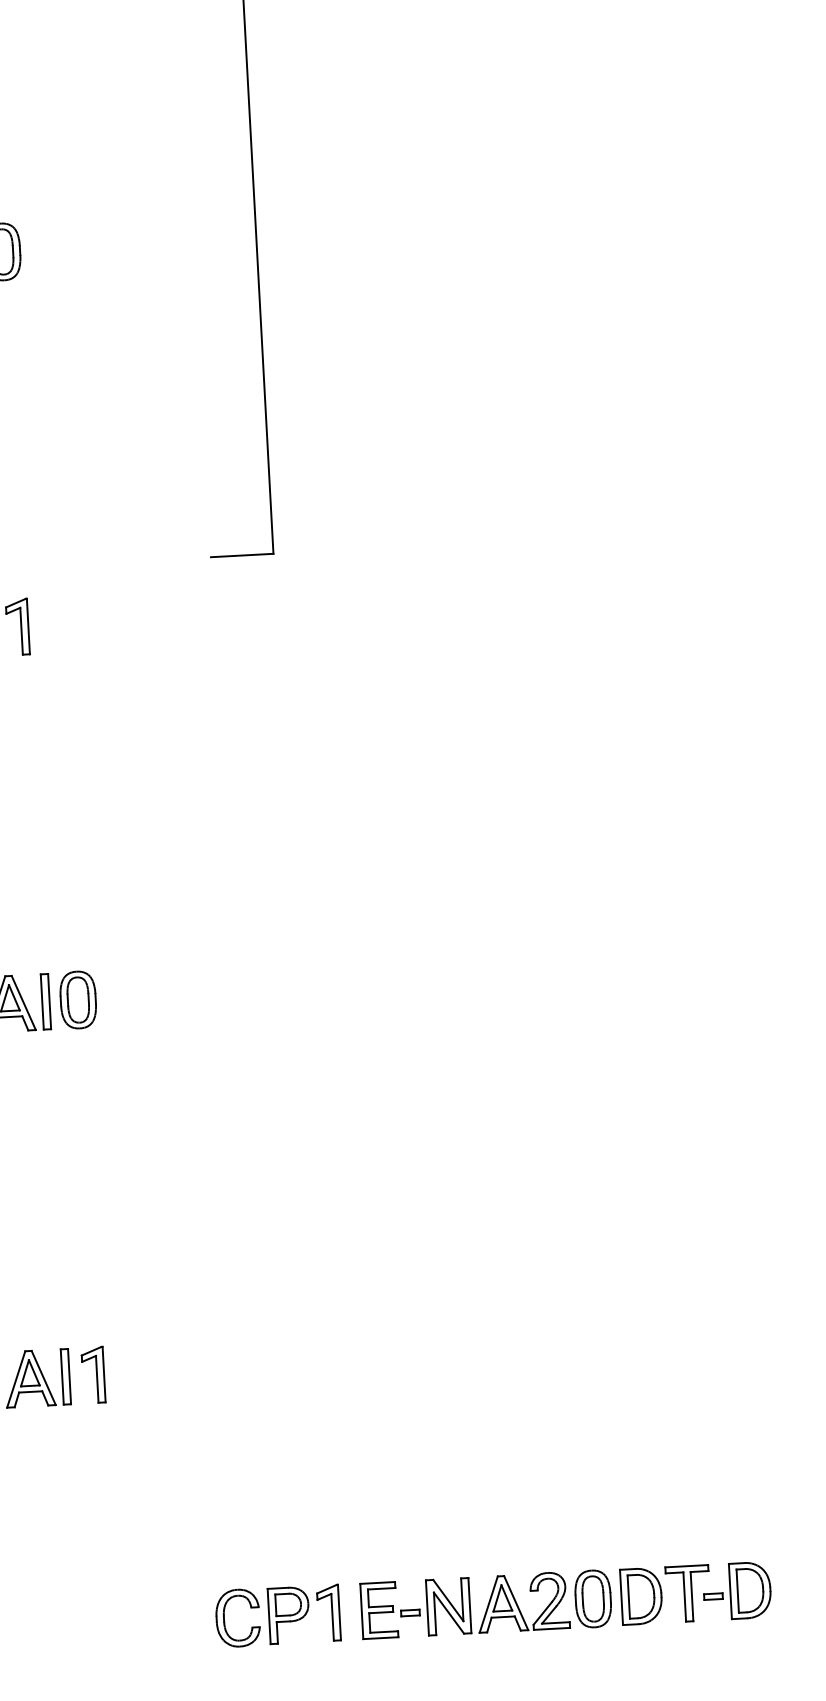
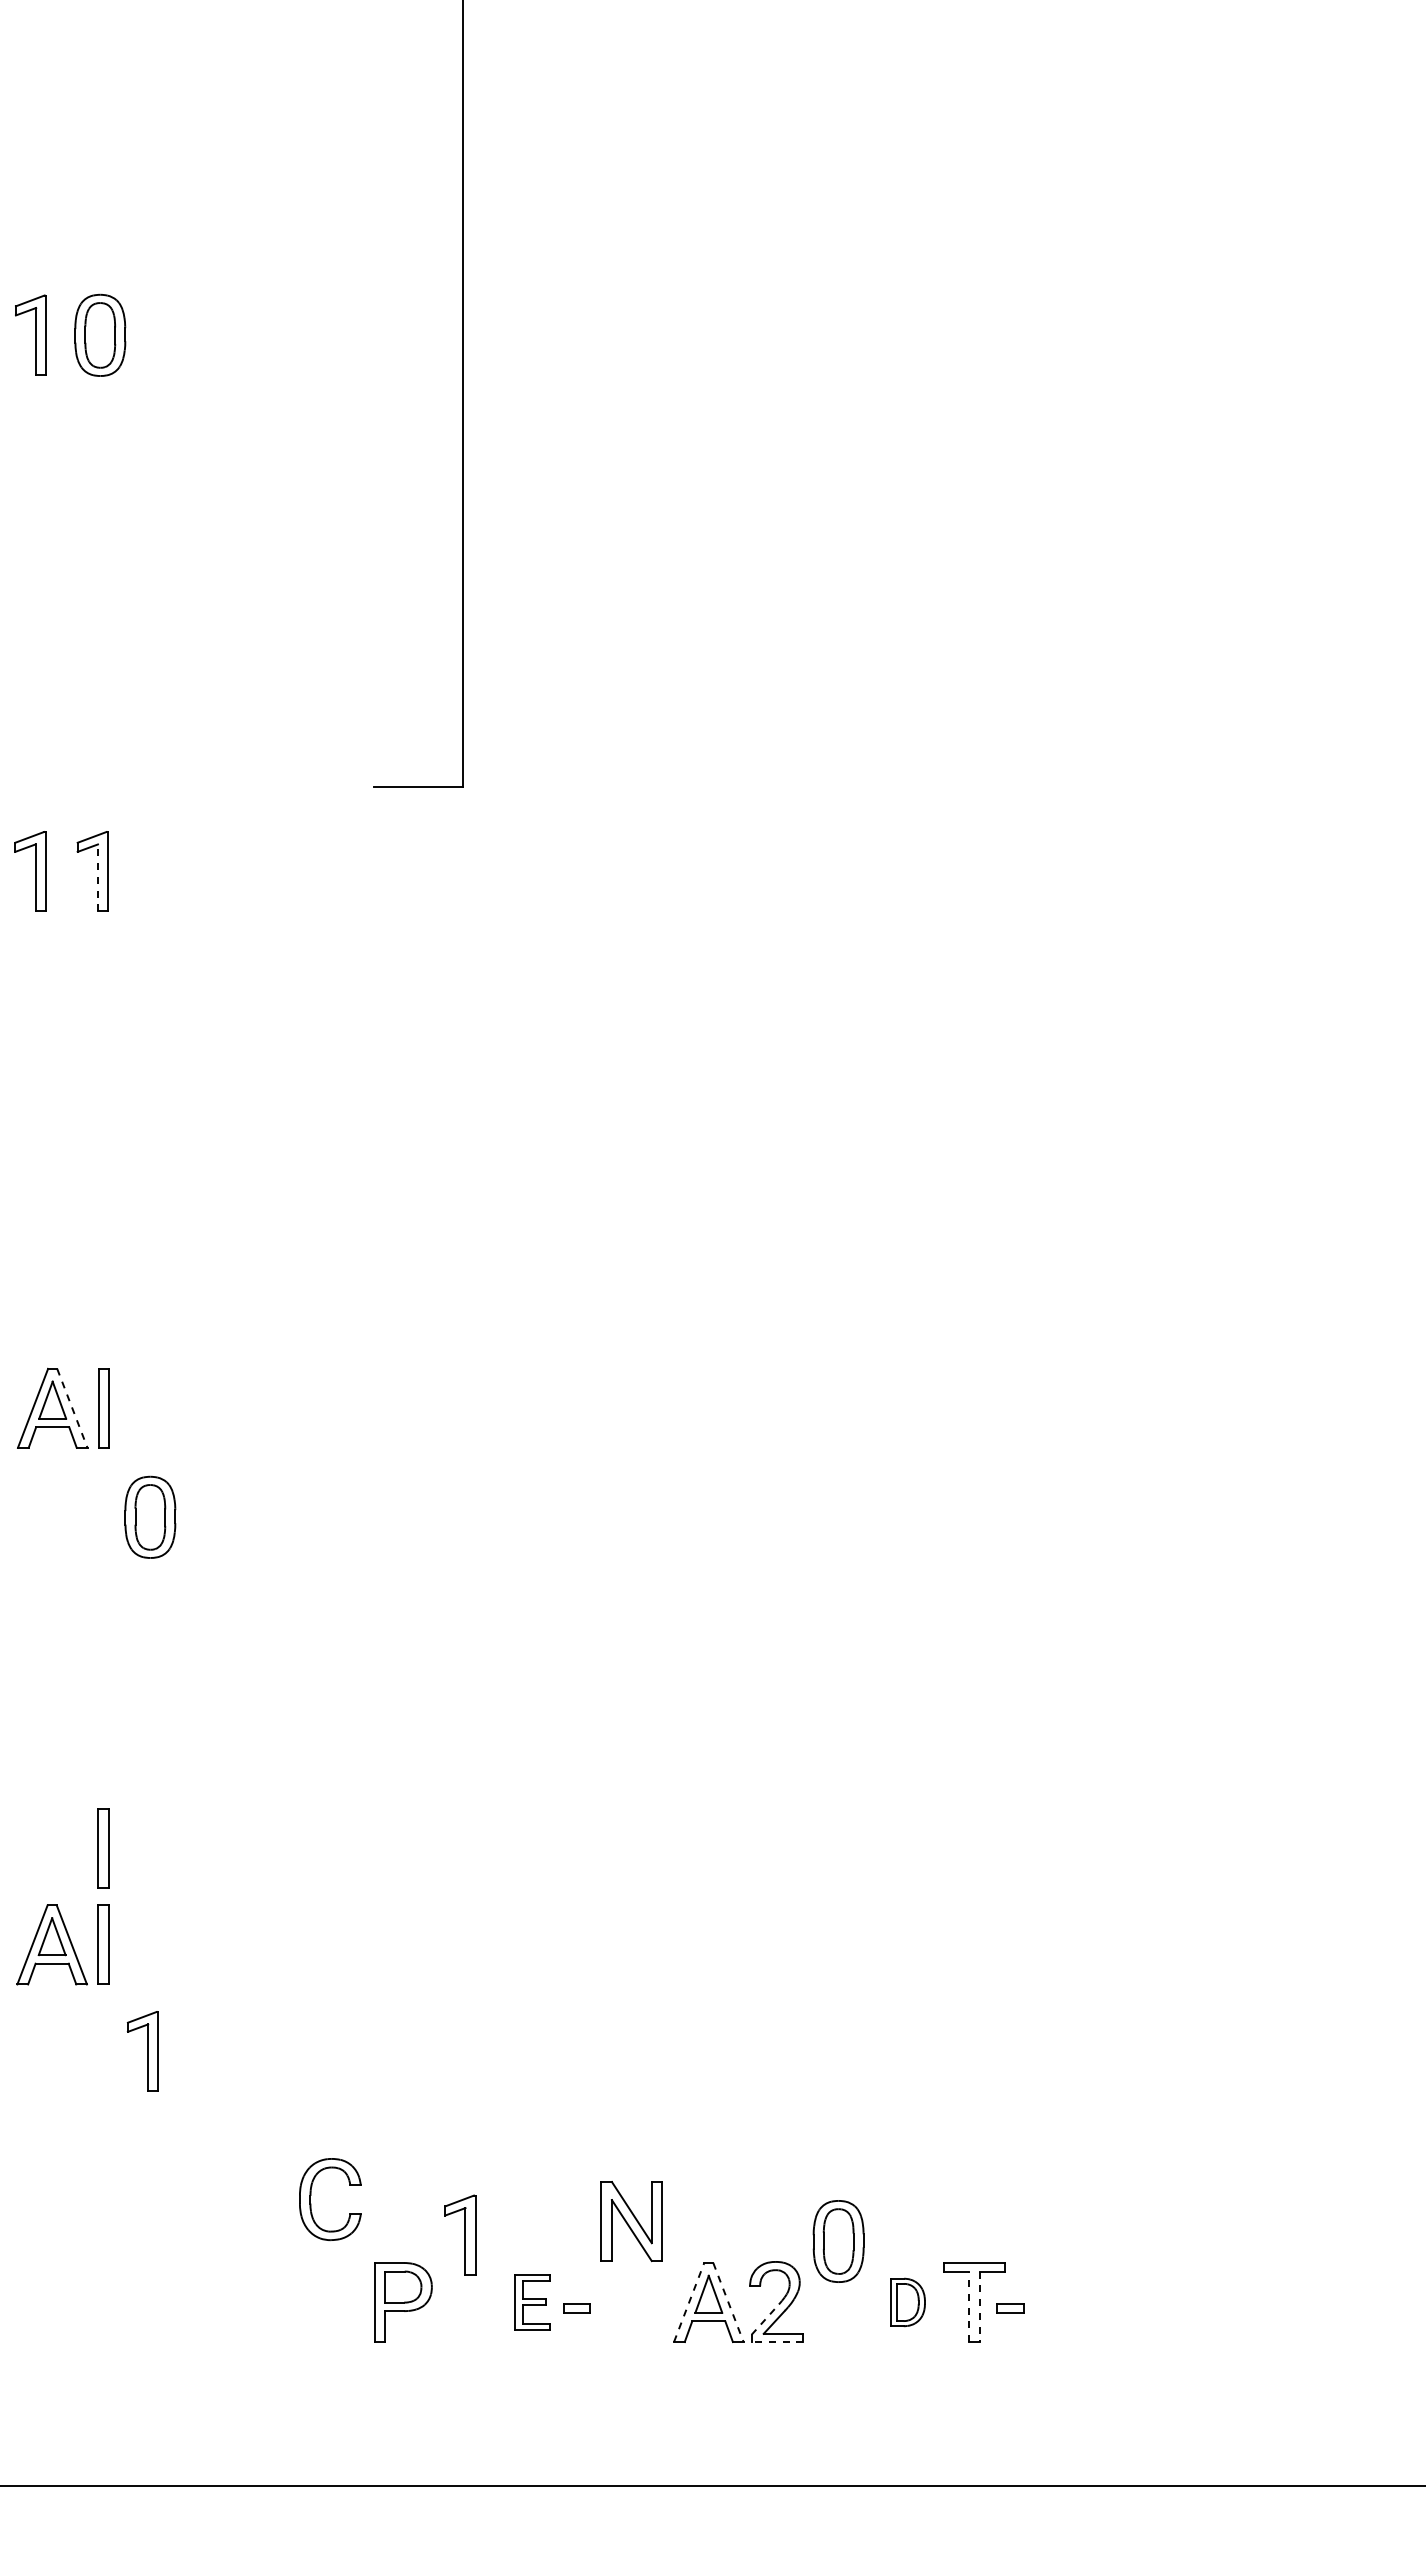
line: (21, 630) -> (97, 877), solid -> dashed
part: (78, 999) -> (150, 1516), moved
line: (23, 1003) -> (72, 1408), solid -> dashed
part: (62, 1309) -> (103, 1848), added
part: (93, 1375) -> (142, 2051), moved
part: (750, 1590) -> (1063, 2302), removed
part: (641, 1596) -> (907, 2302), size x0.6
line: (684, 1596) -> (969, 2306), solid -> dashed
line: (691, 1597) -> (979, 2307), solid -> dashed
part: (593, 1598) -> (838, 2241), moved
line: (516, 1603) -> (728, 2302), solid -> dashed
line: (488, 1604) -> (689, 2302), solid -> dashed
part: (448, 1606) -> (631, 2221), moved
part: (379, 1610) -> (532, 2302), size x0.7
part: (328, 1612) -> (460, 2234), moved
line: (542, 1613) -> (765, 2319), solid -> dashed
part: (224, 1616) -> (311, 2195), moved
line: (552, 1629) -> (777, 2342), solid -> dashed

